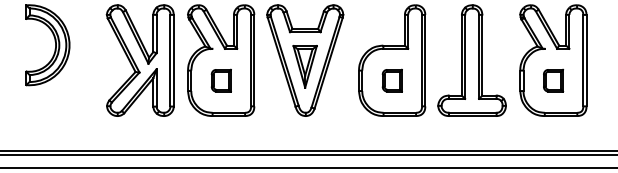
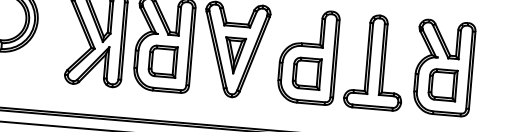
part: (221, 80) -> (163, 61), size x1.67
part: (392, 80) -> (307, 73), size x1.67
part: (553, 80) -> (442, 84), size x1.67

